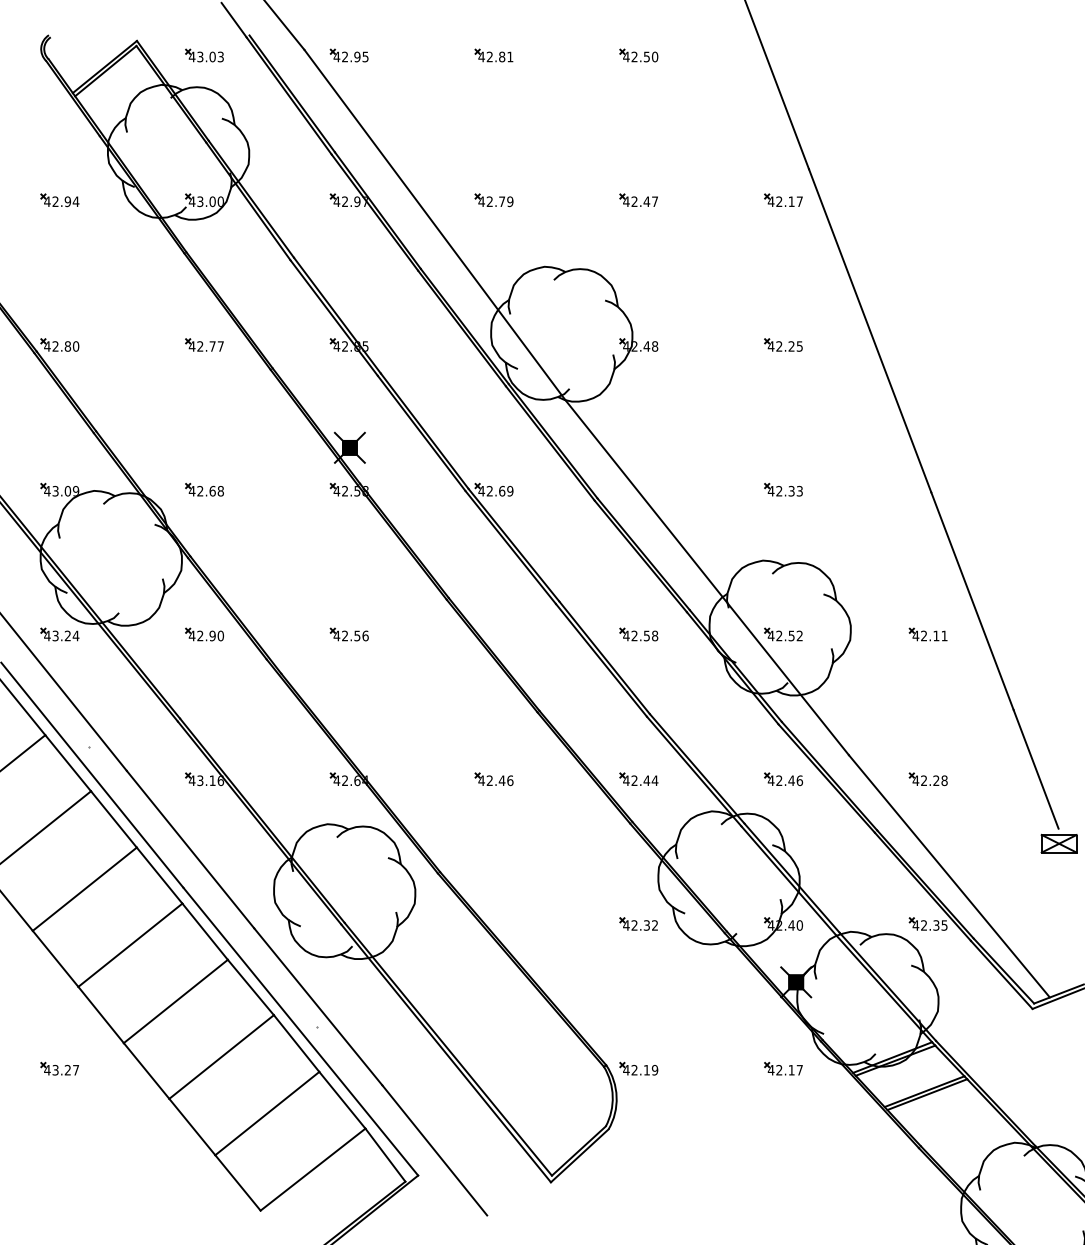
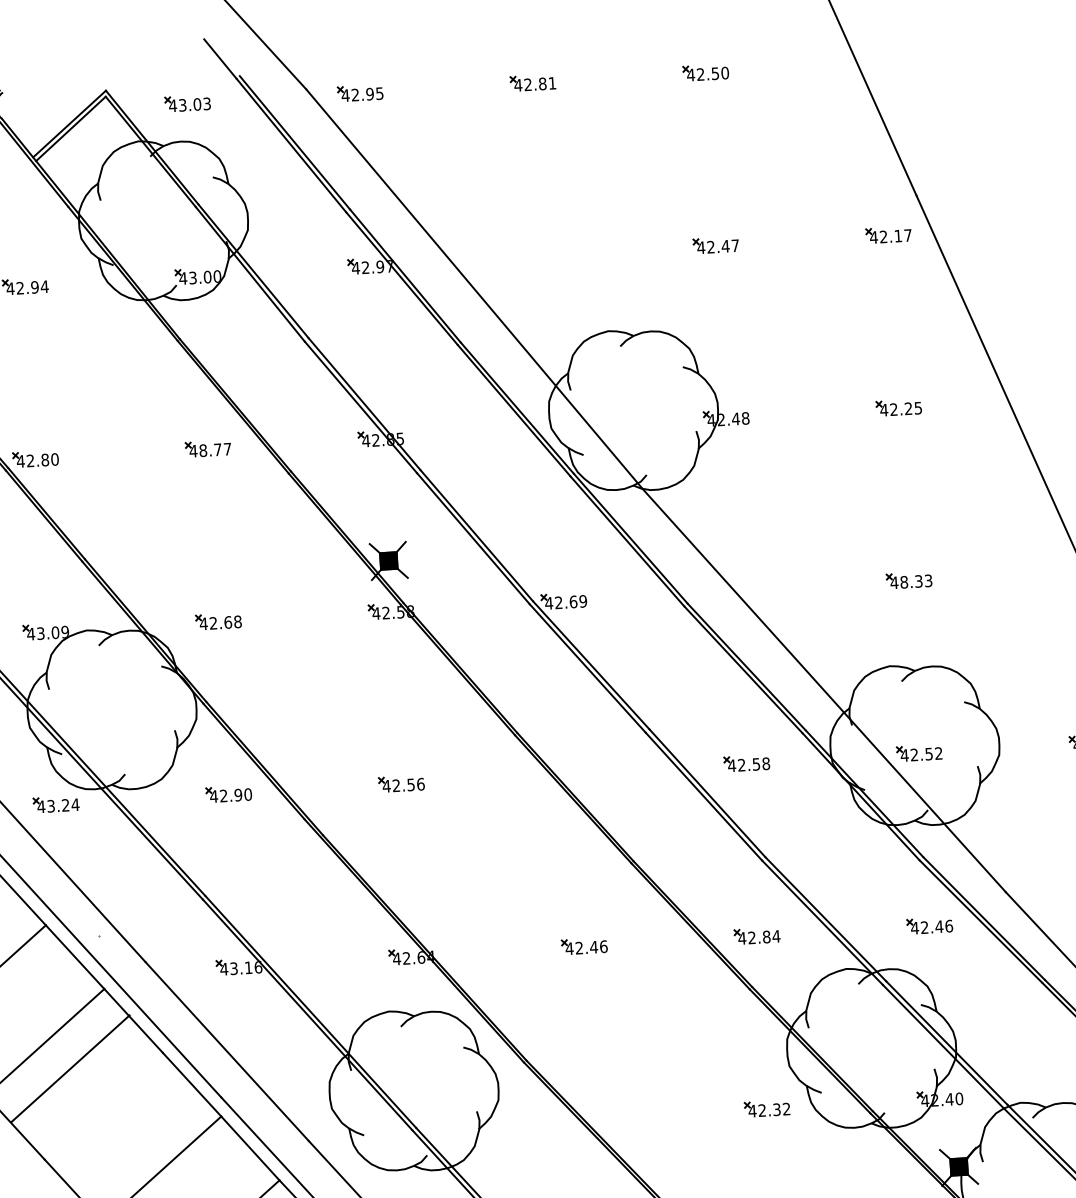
part: (493, 200) -> (542, 255), removed
text: (200, 346) -> (203, 450), 42.77 -> 48.77
text: (779, 491) -> (904, 582), 42.33 -> 48.33
text: (646, 780) -> (766, 936), 42.44 -> 42.84
line: (84, 888) -> (70, 1067), moved

